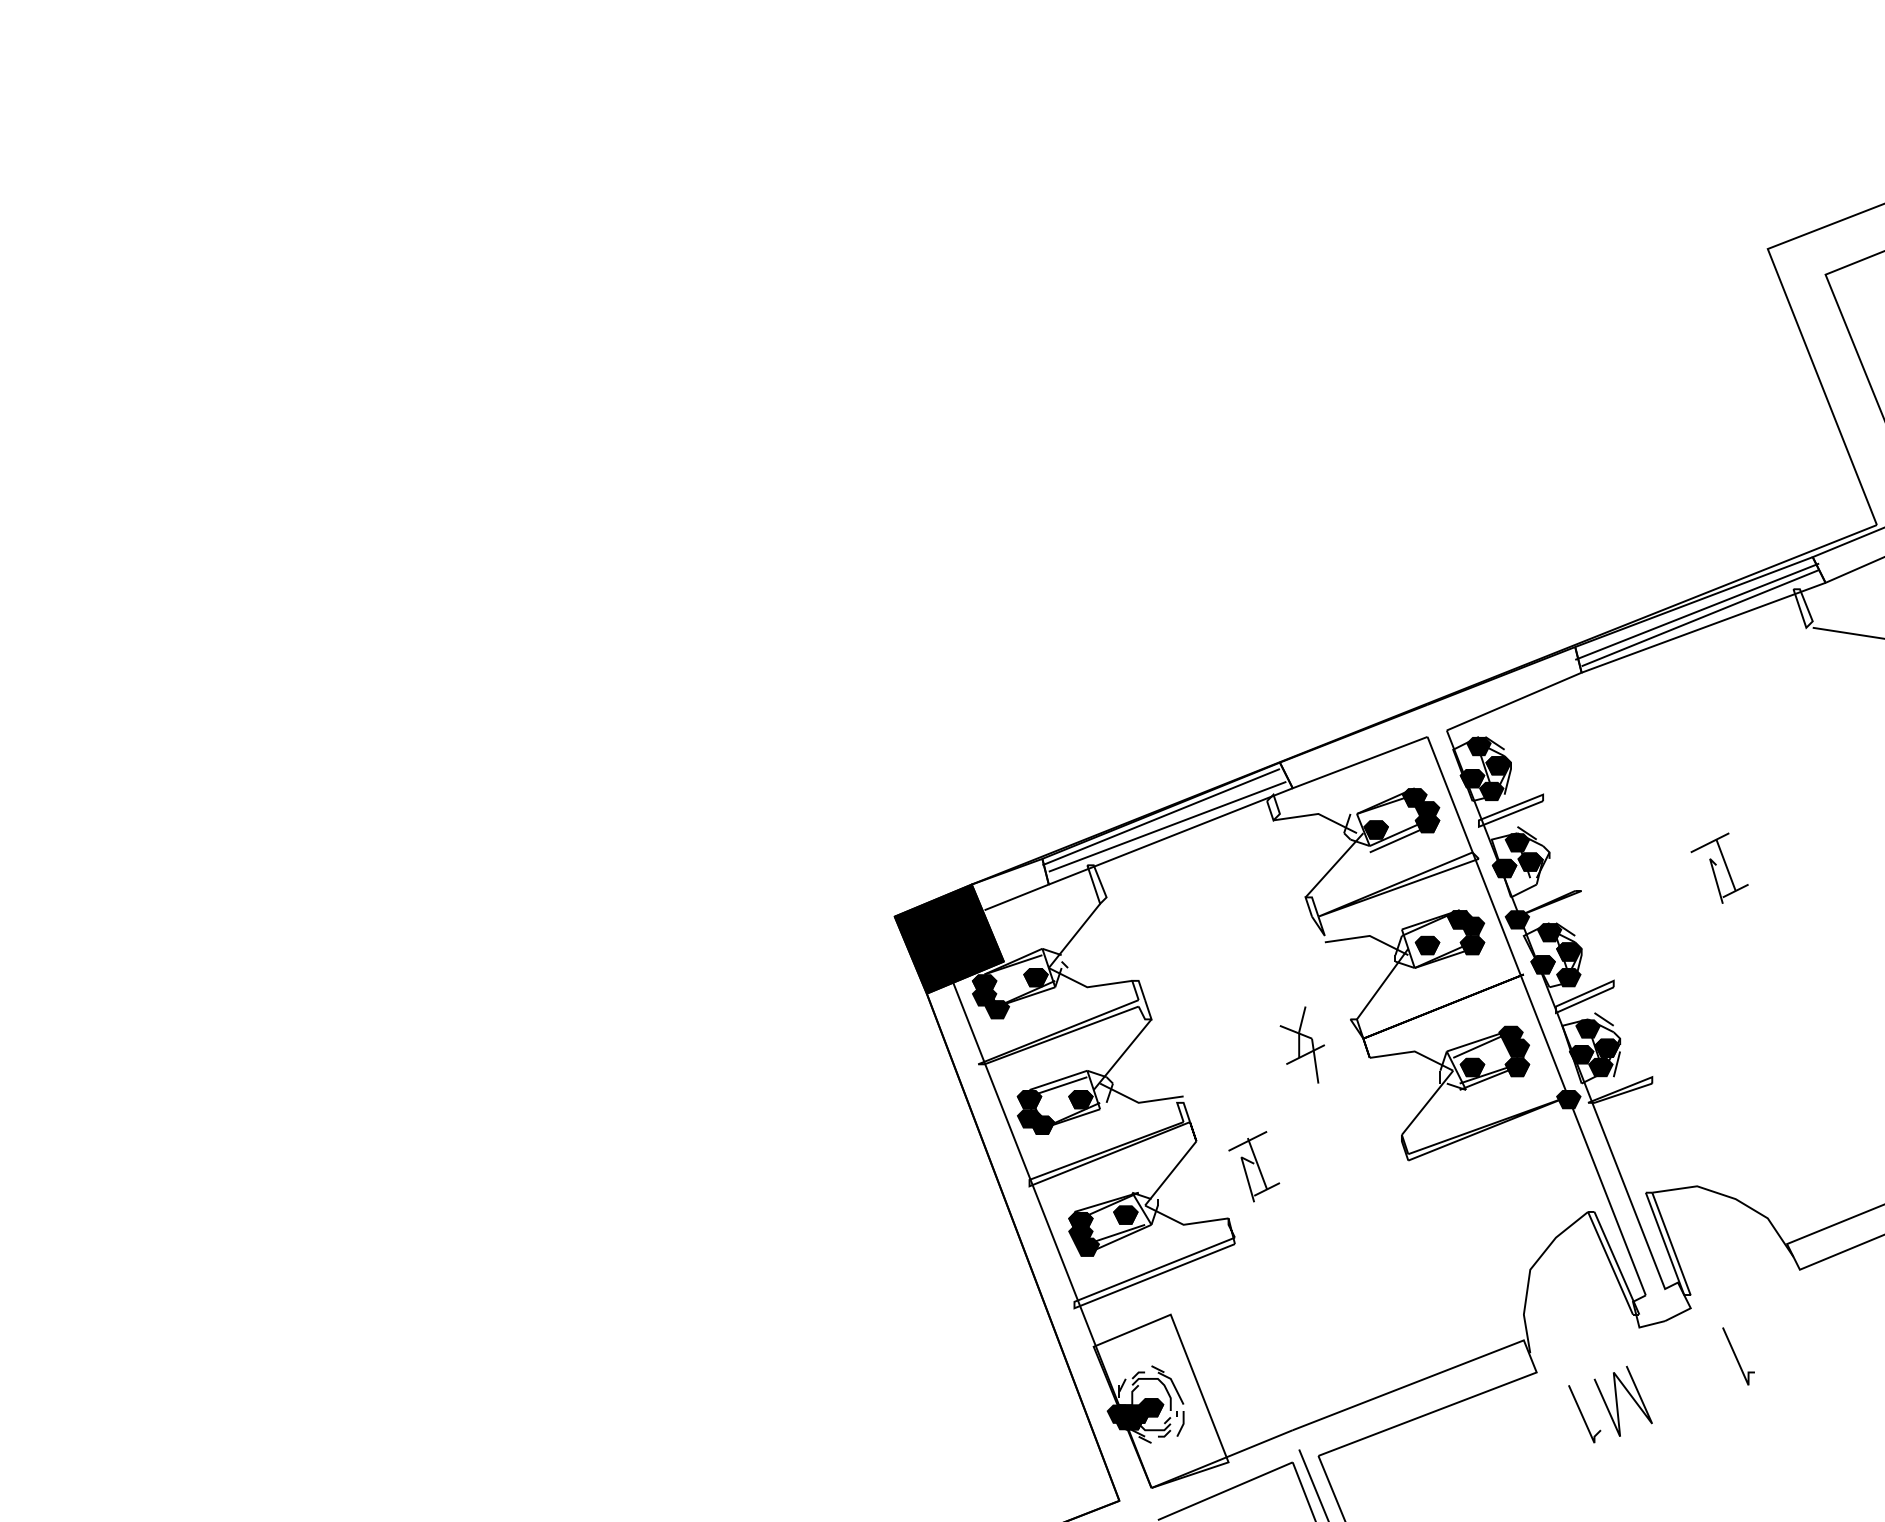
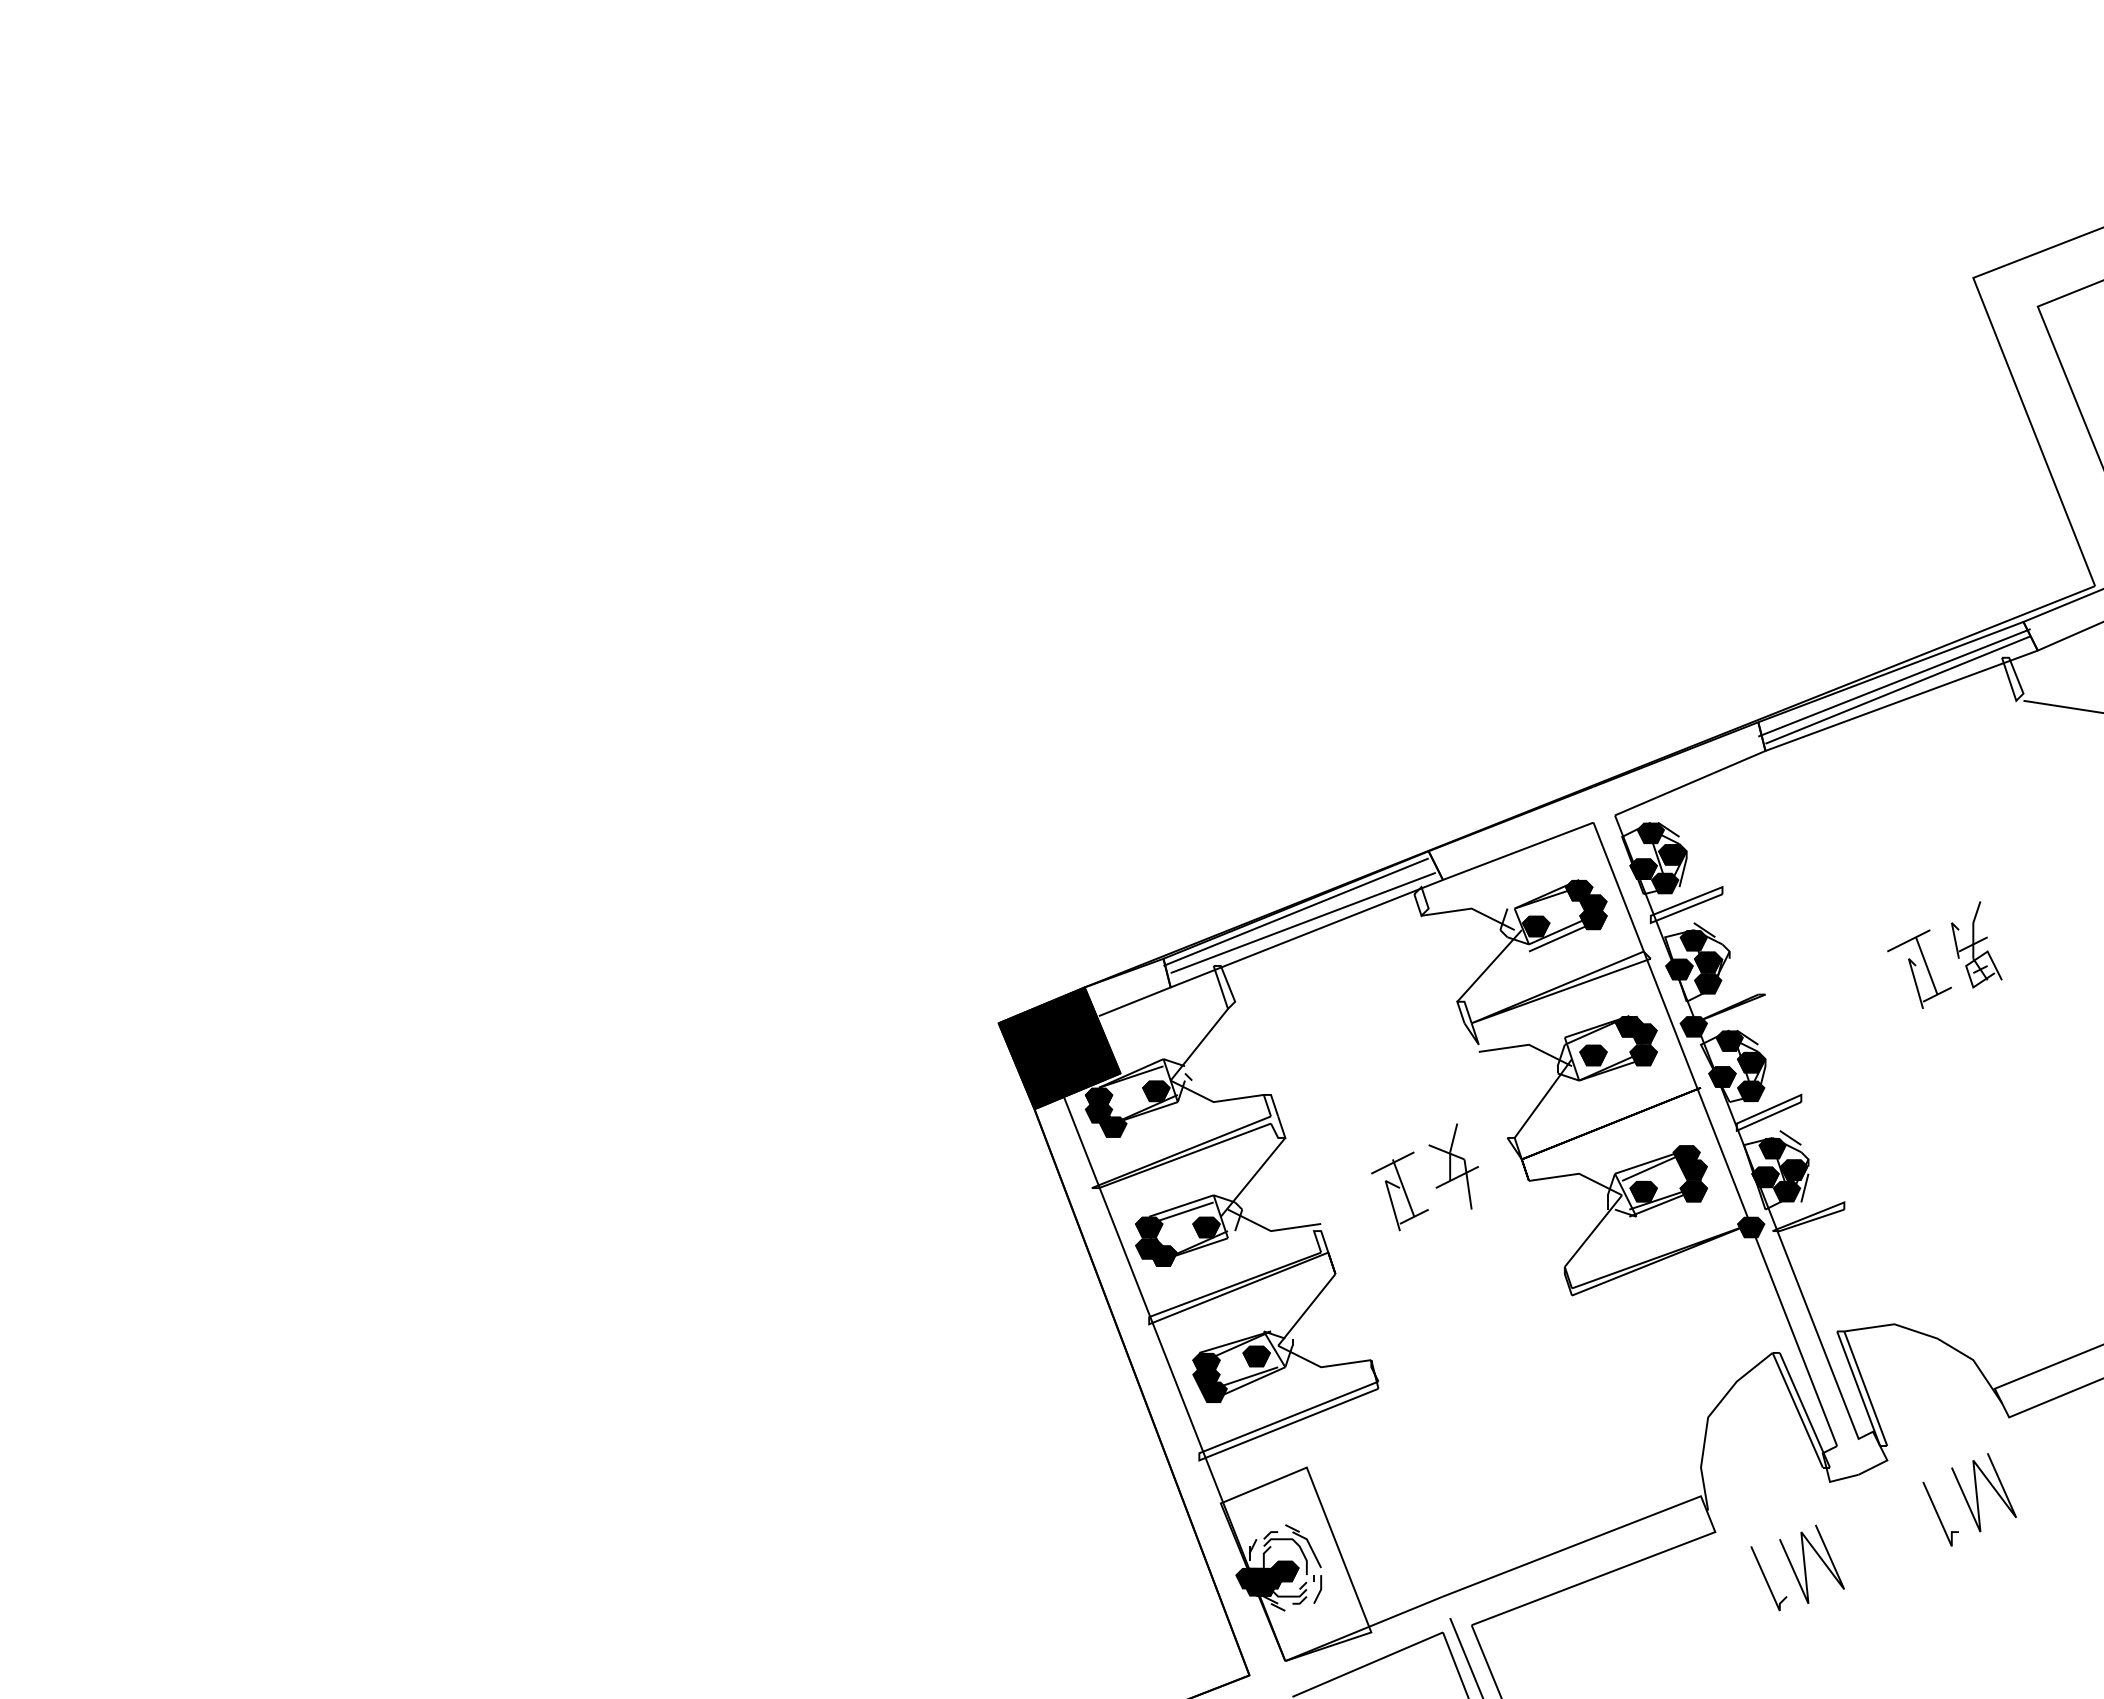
part: (1770, 846) -> (1976, 944), added
fill: (1529, 881) -> (1707, 983), added
part: (1253, 1166) -> (1399, 1191), moved
line: (1771, 1336) -> (1977, 1492), added

